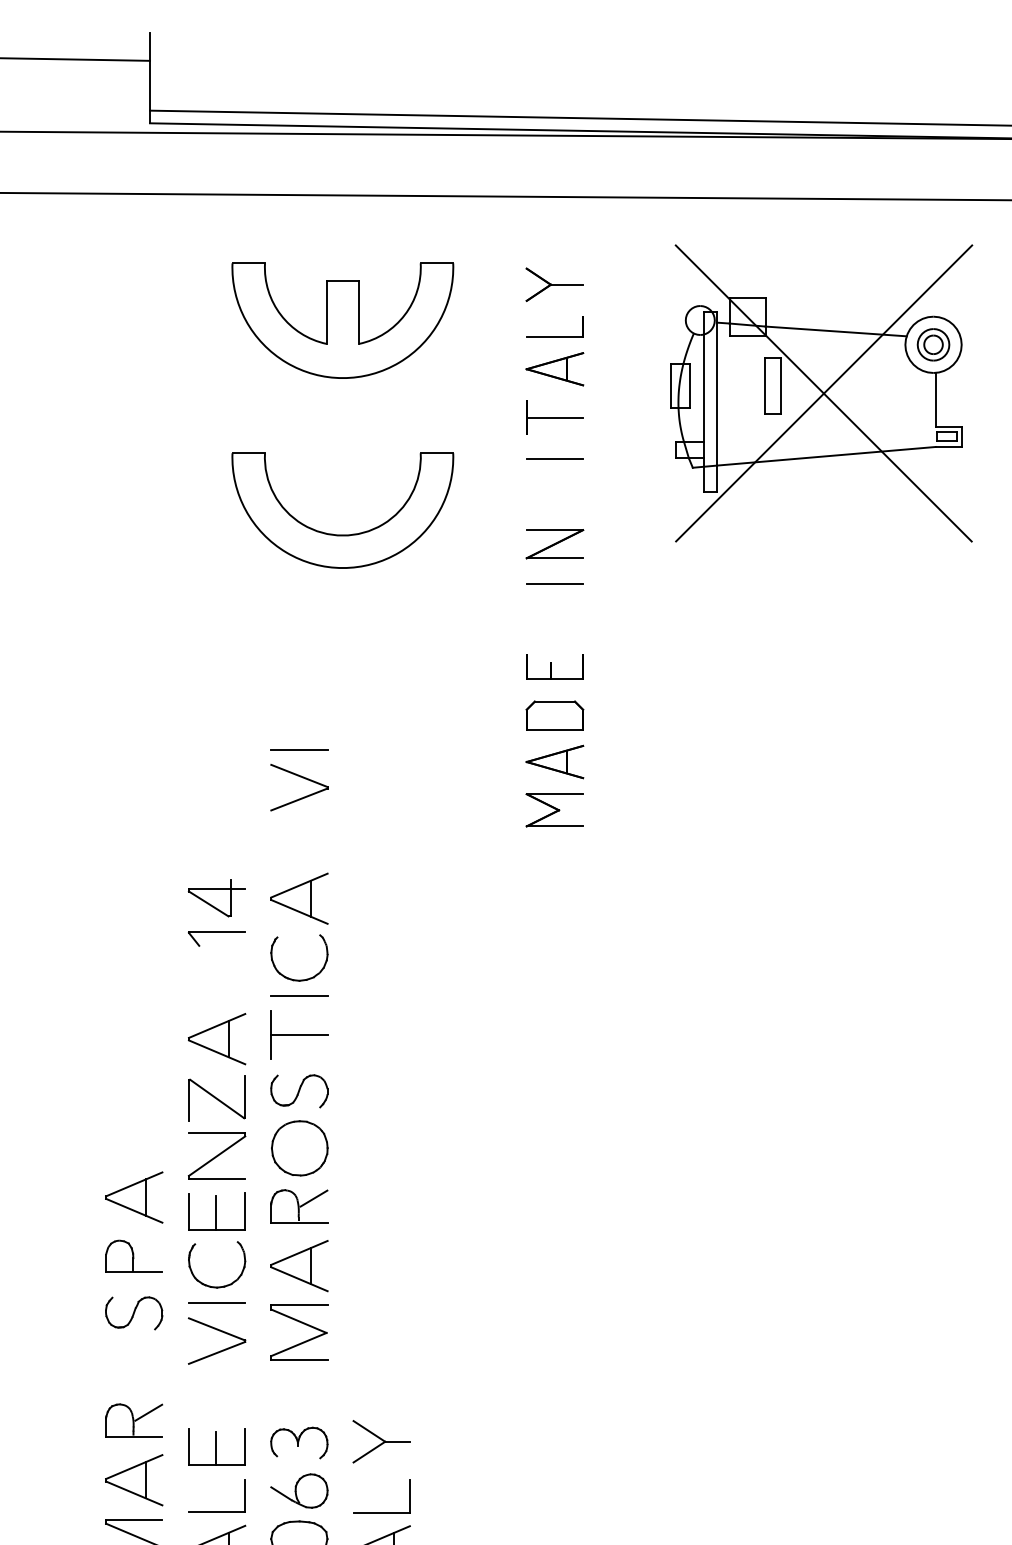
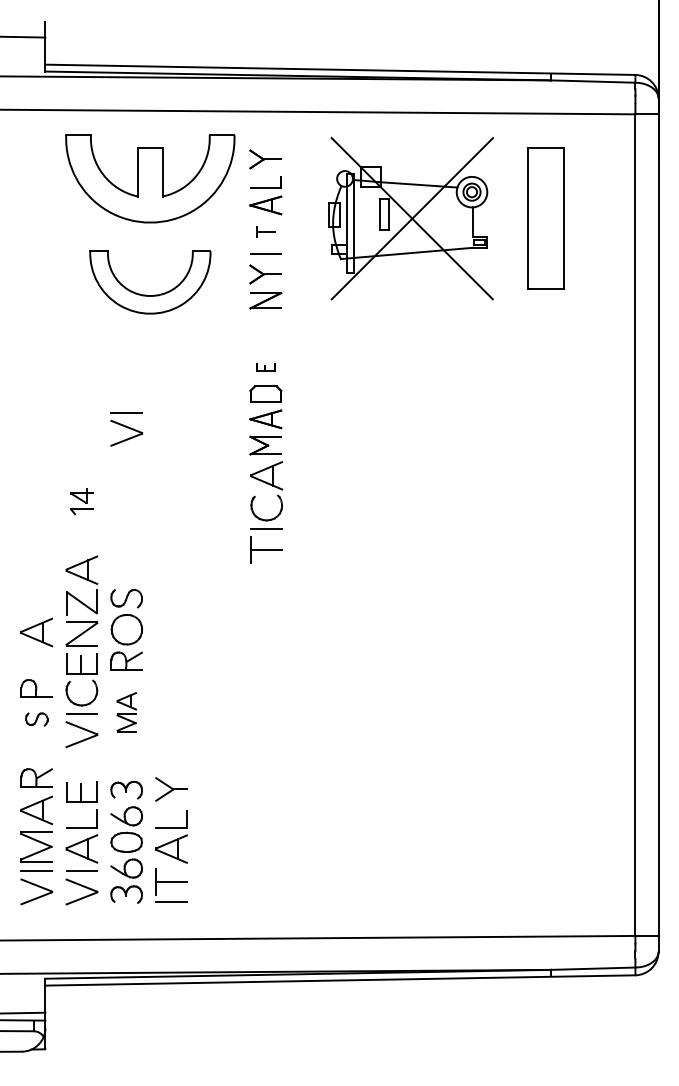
part: (343, 321) -> (150, 179), size x1.4
part: (554, 417) -> (265, 231), size x0.6
part: (554, 496) -> (265, 274), added
line: (554, 584) -> (265, 322), removed
part: (554, 666) -> (265, 367), size x0.6
part: (216, 912) -> (81, 501), size x0.7
part: (298, 979) -> (266, 519), moved
part: (133, 1197) -> (36, 632), moved
part: (298, 1300) -> (126, 712), size x0.6
part: (133, 1313) -> (36, 719), size x0.7

